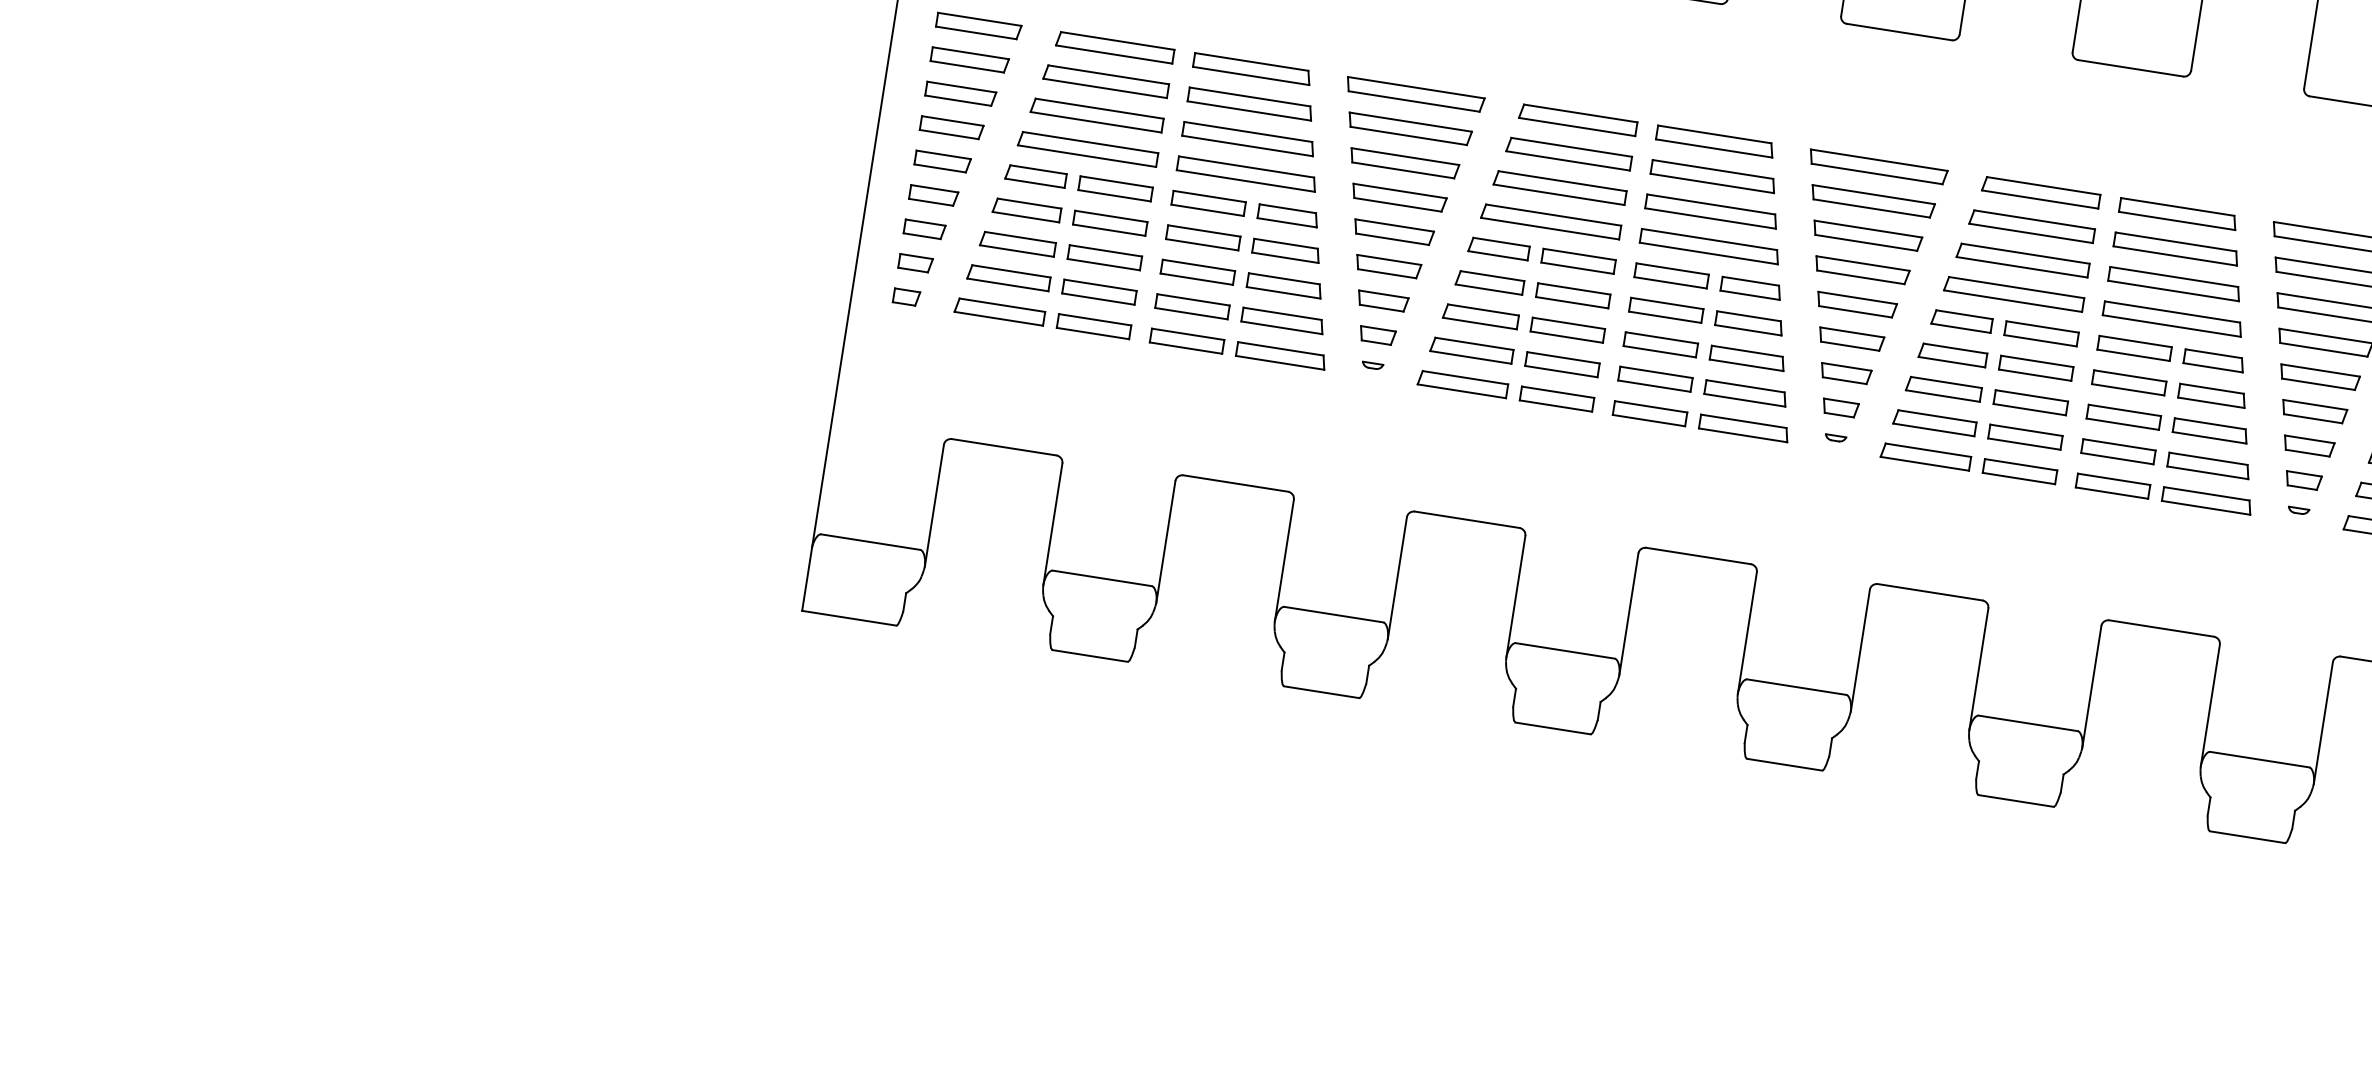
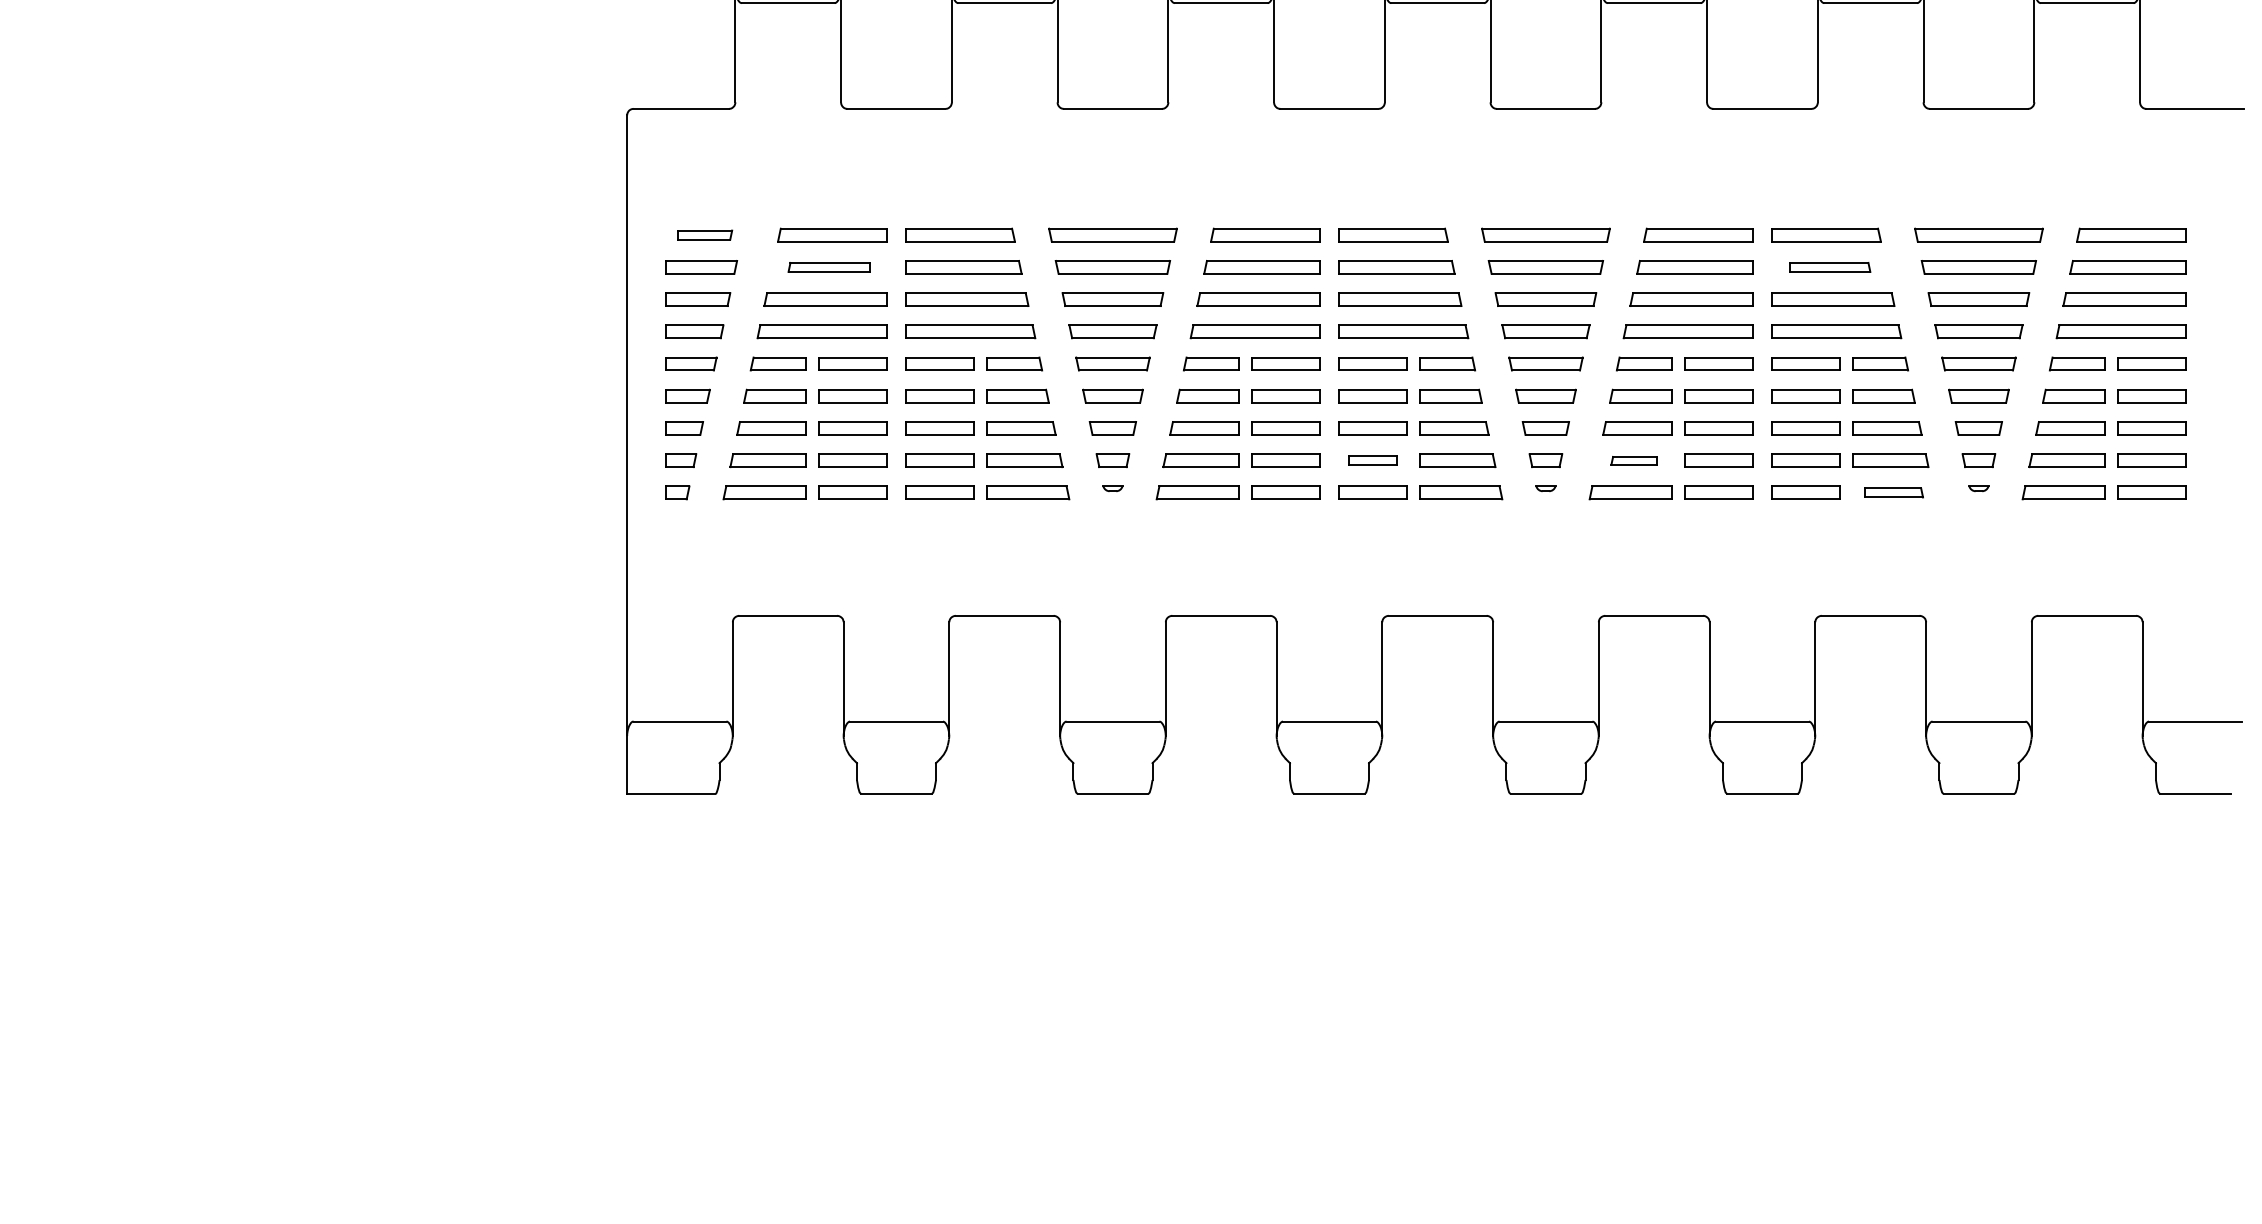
part: (978, 25) -> (704, 234), size x0.7
part: (1105, 81) -> (828, 267), size x0.7
part: (2175, 249) -> (1829, 267), size x0.7
part: (1654, 378) -> (1372, 460), size x0.7
part: (1934, 422) -> (1633, 460), size x0.6
part: (2207, 500) -> (1894, 492), size x0.7

